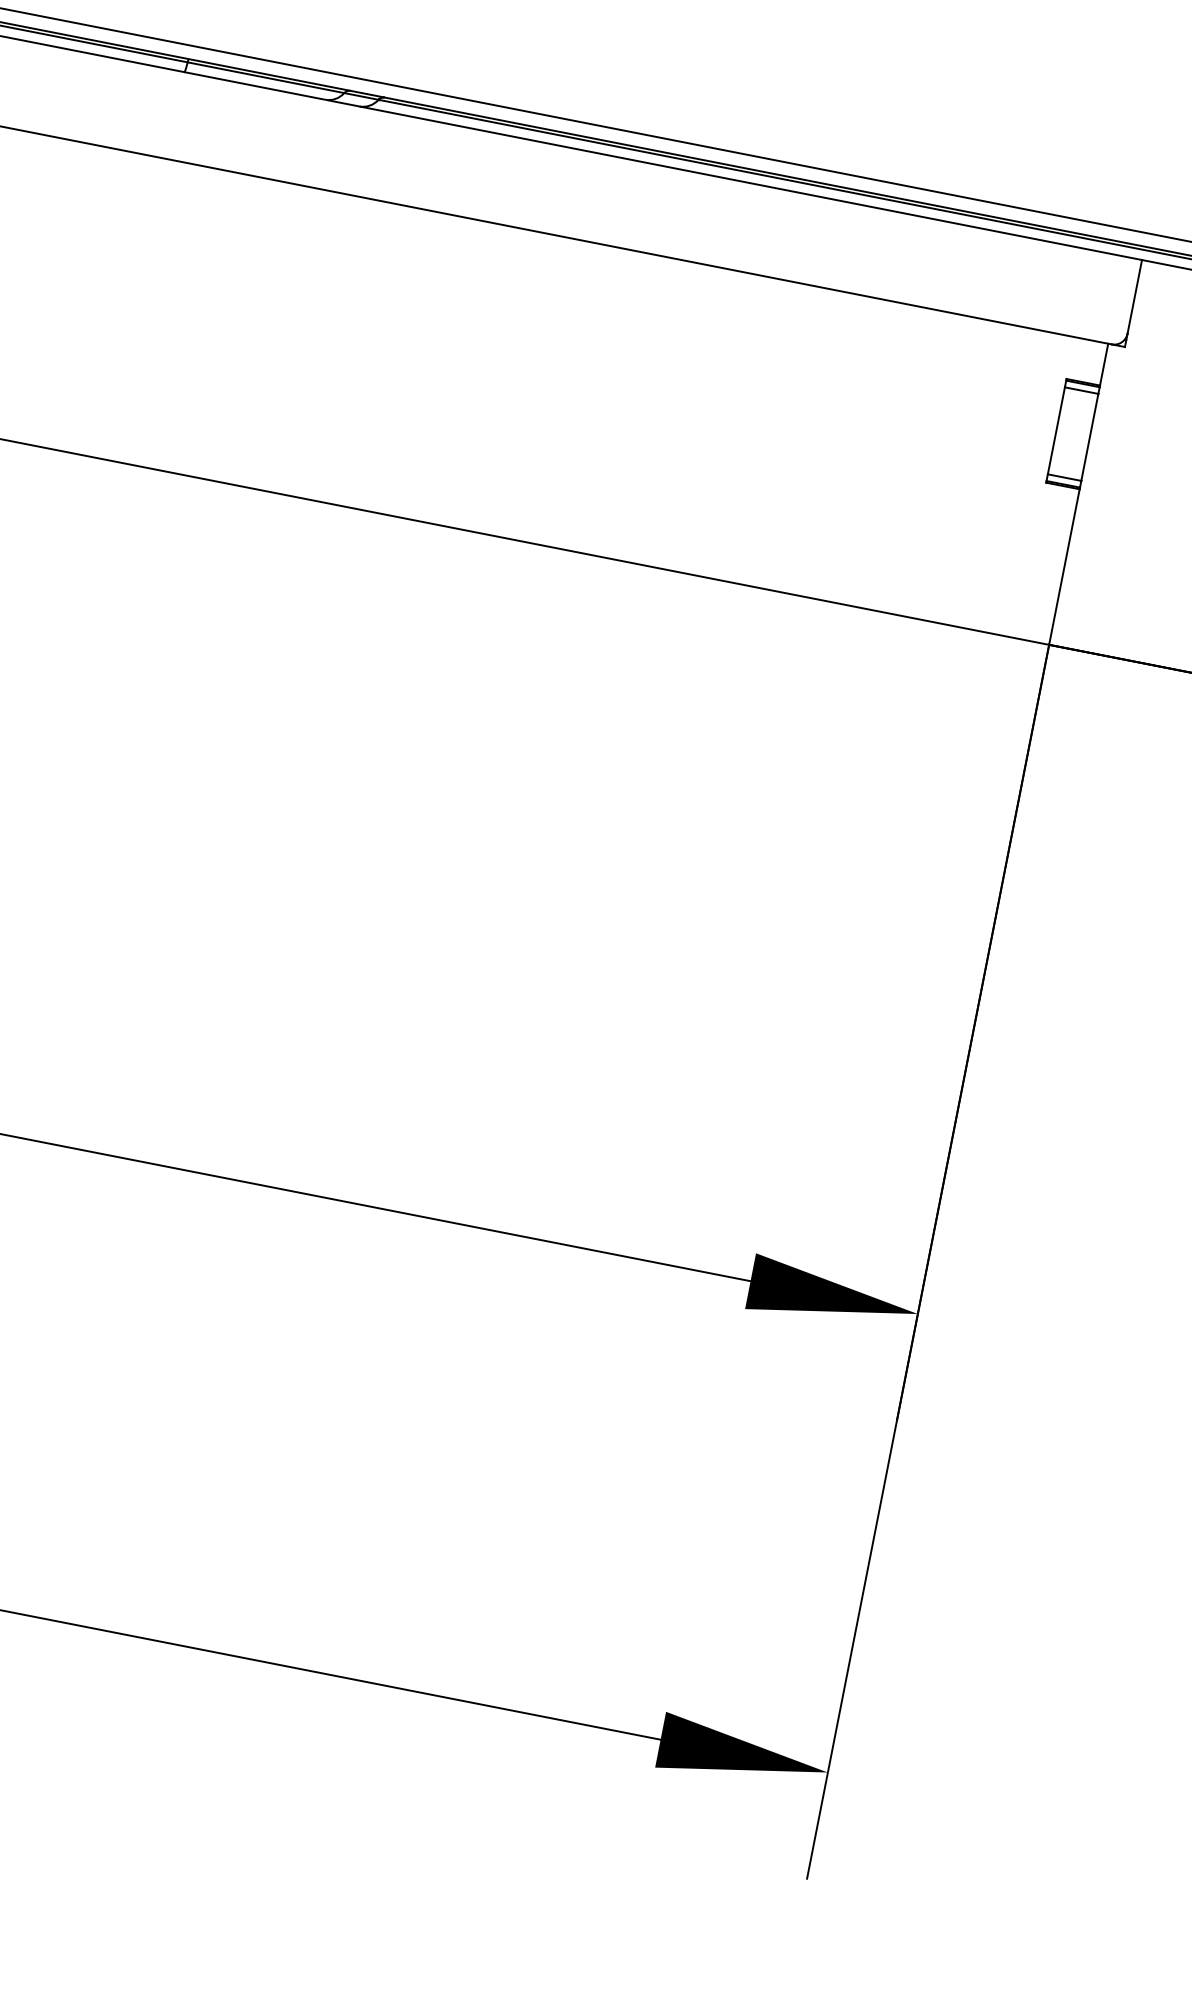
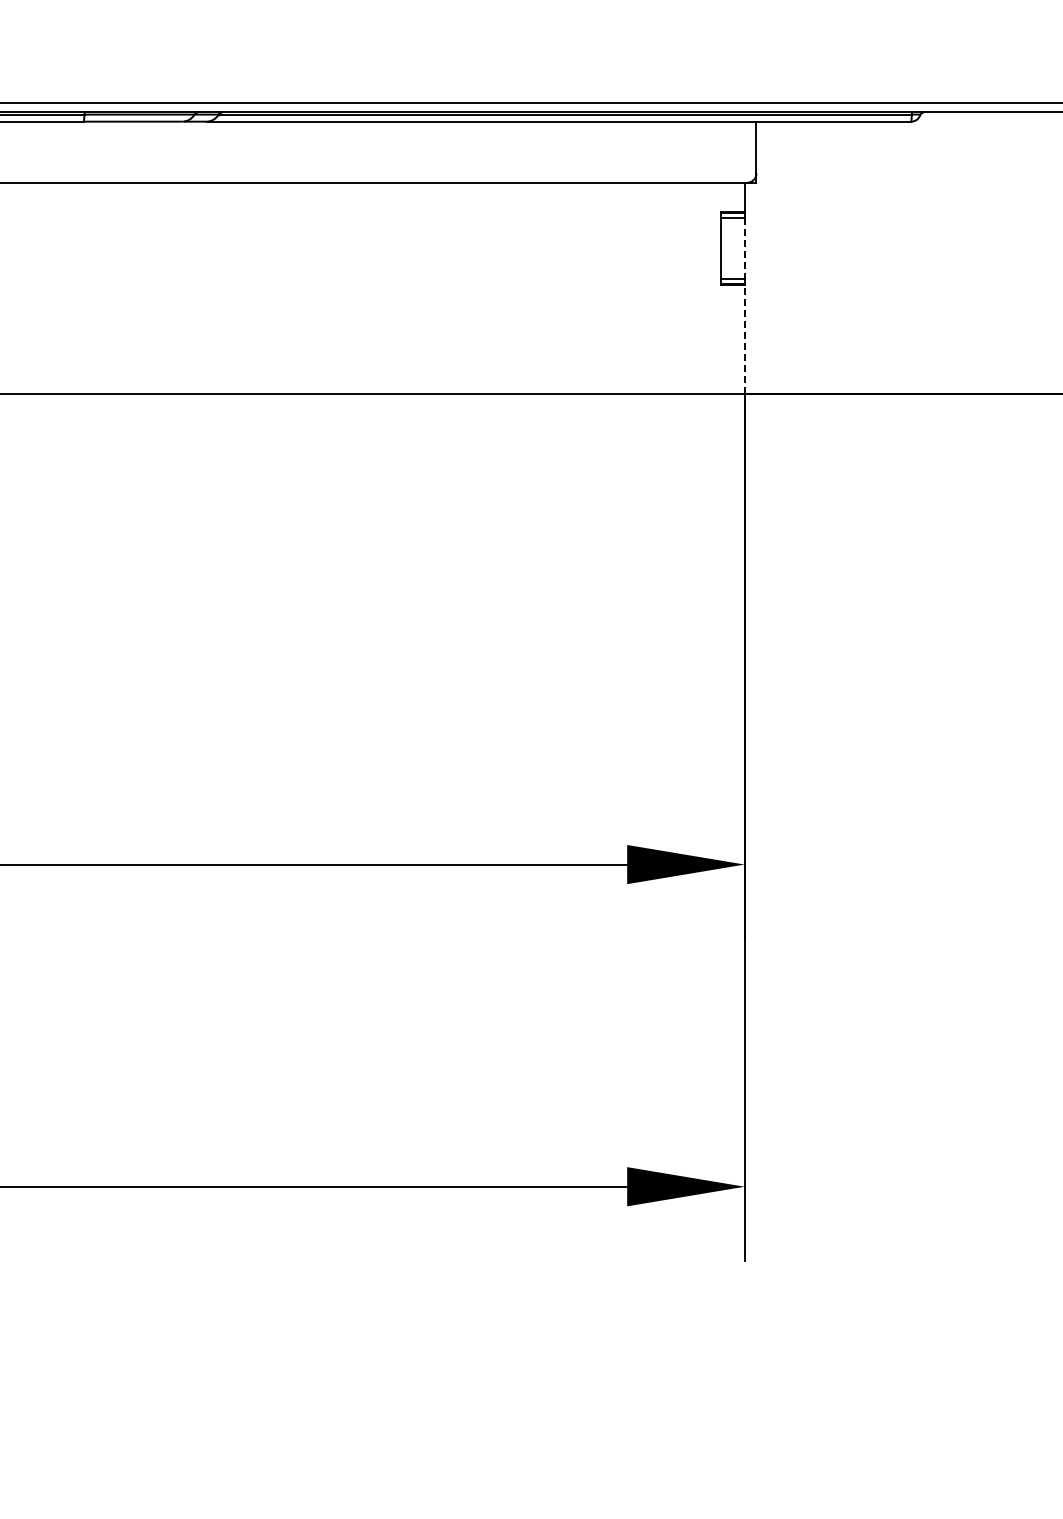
line: (1089, 437) -> (744, 248), solid -> dashed
line: (1064, 566) -> (744, 339), solid -> dashed

